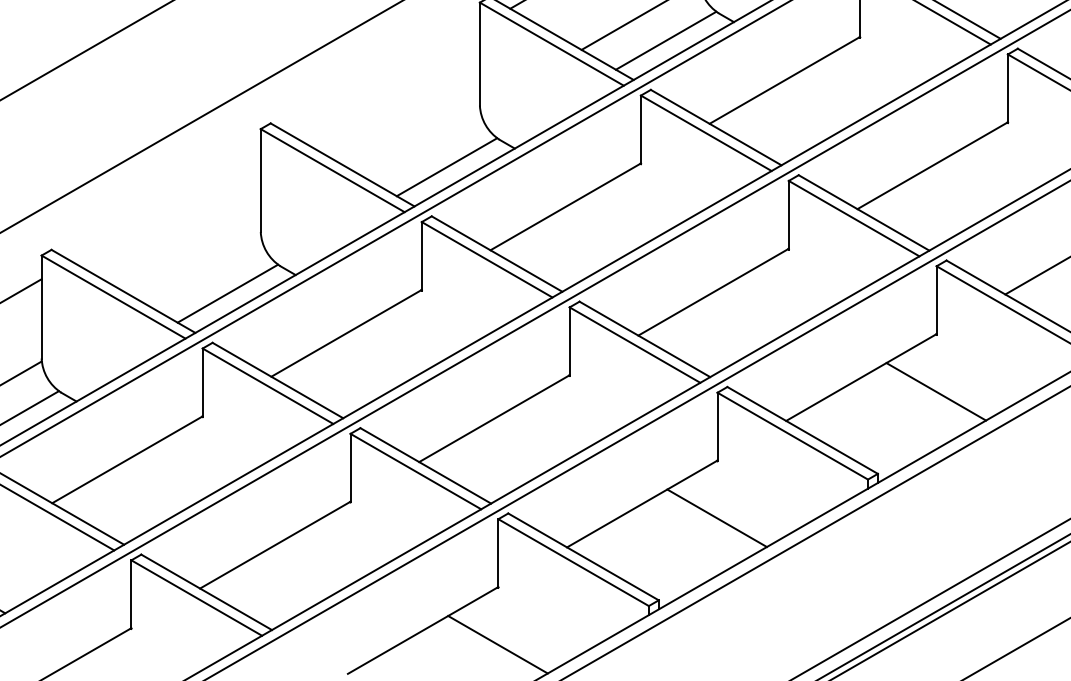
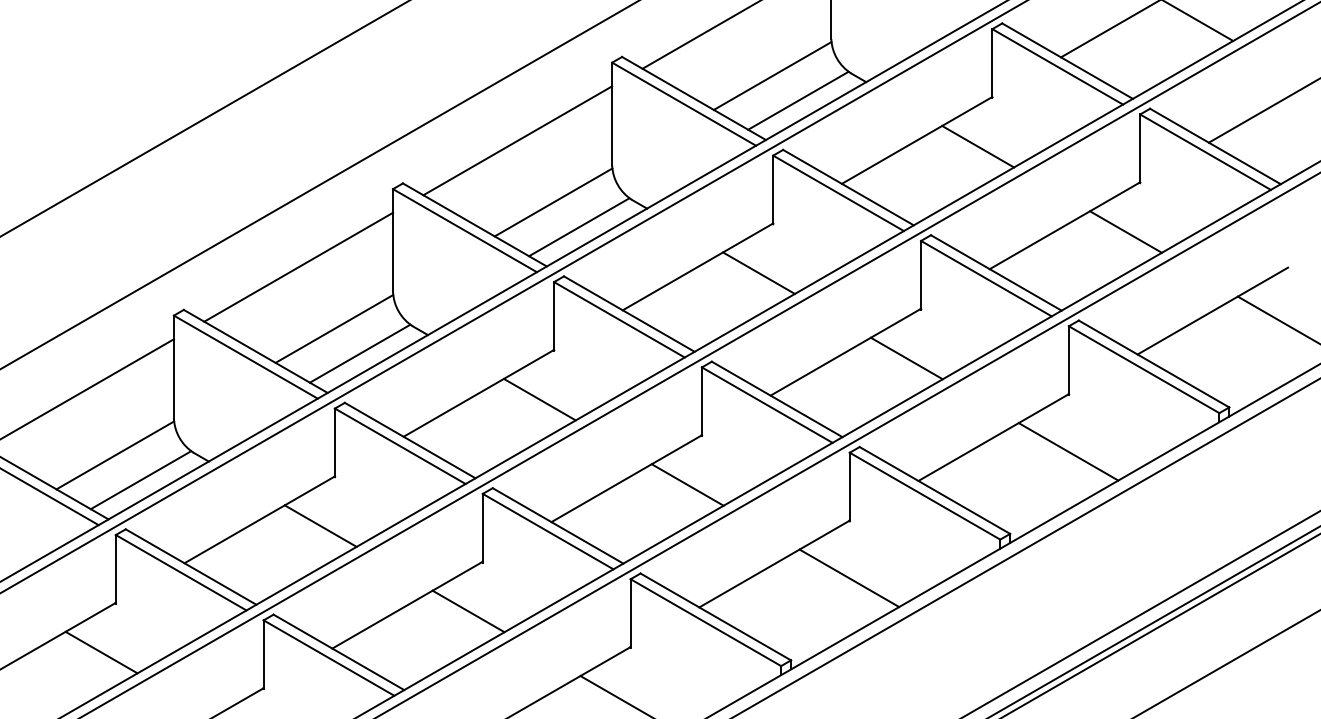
line: (385, 80) -> (517, 140), added
line: (846, 86) -> (978, 146), added
line: (421, 142) -> (553, 202), added
line: (993, 171) -> (1125, 231), added
line: (166, 206) -> (298, 266), added
line: (626, 212) -> (758, 272), added
line: (202, 268) -> (334, 328), added
line: (774, 298) -> (906, 358), added
line: (407, 339) -> (539, 399), added
line: (555, 424) -> (687, 484), added
line: (188, 465) -> (320, 525), added
line: (336, 551) -> (468, 611), added

